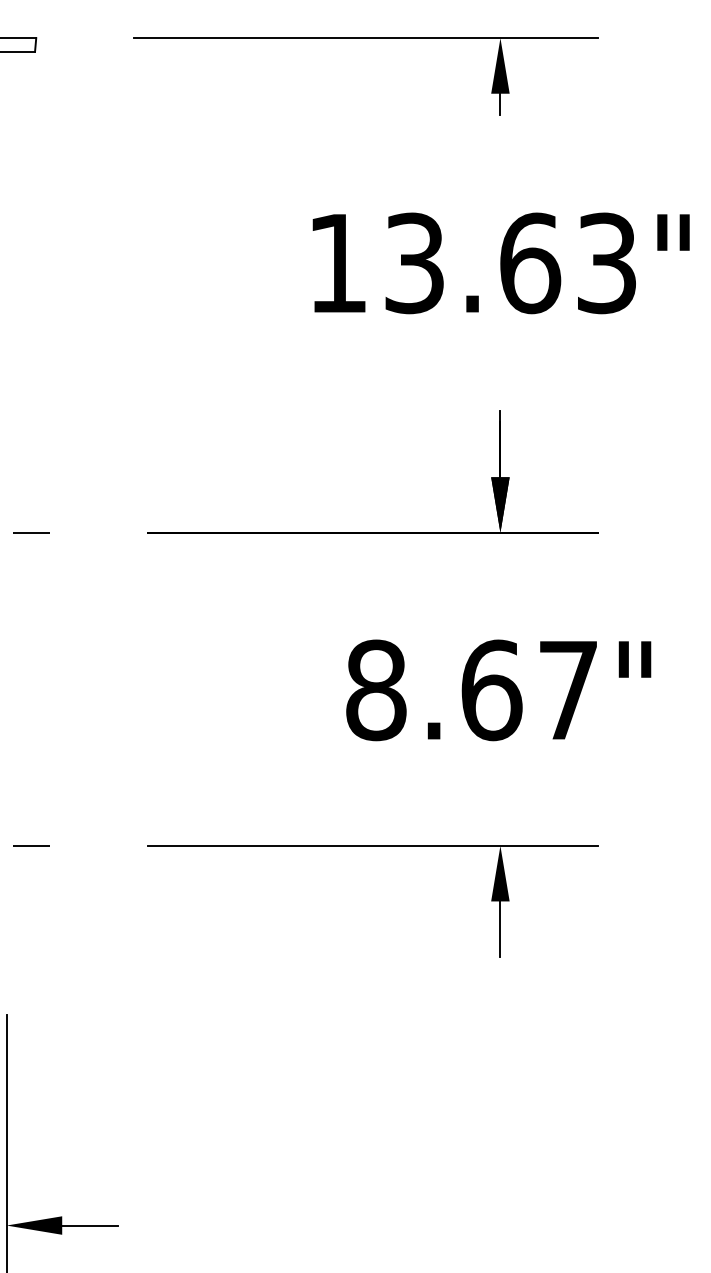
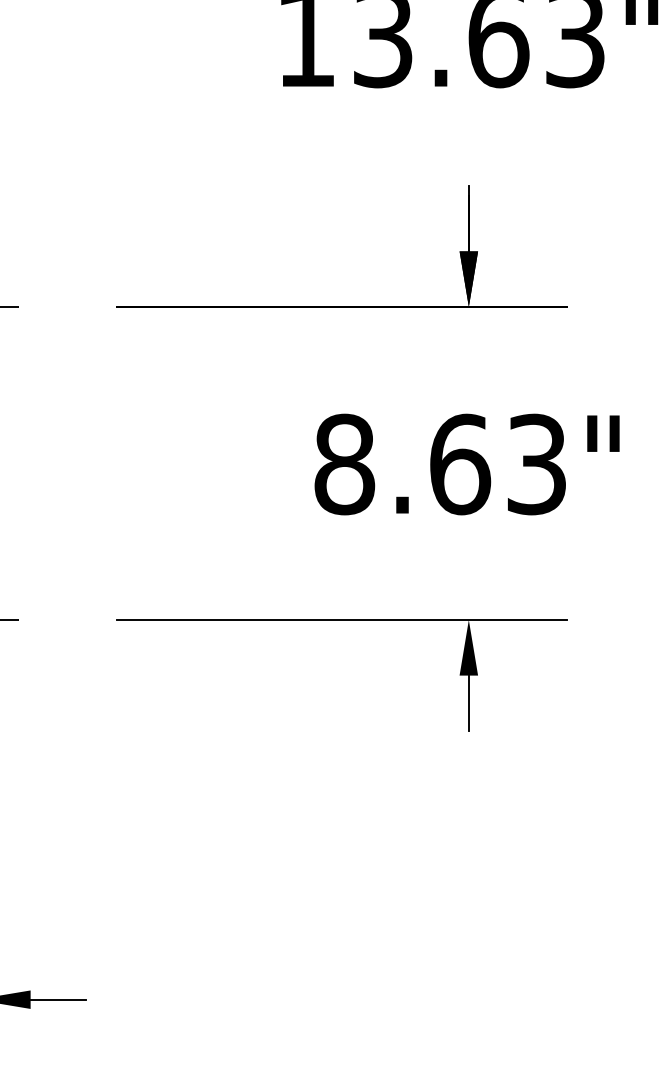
text: (568, 690) -> (536, 464), 8.67" -> 8.63"

